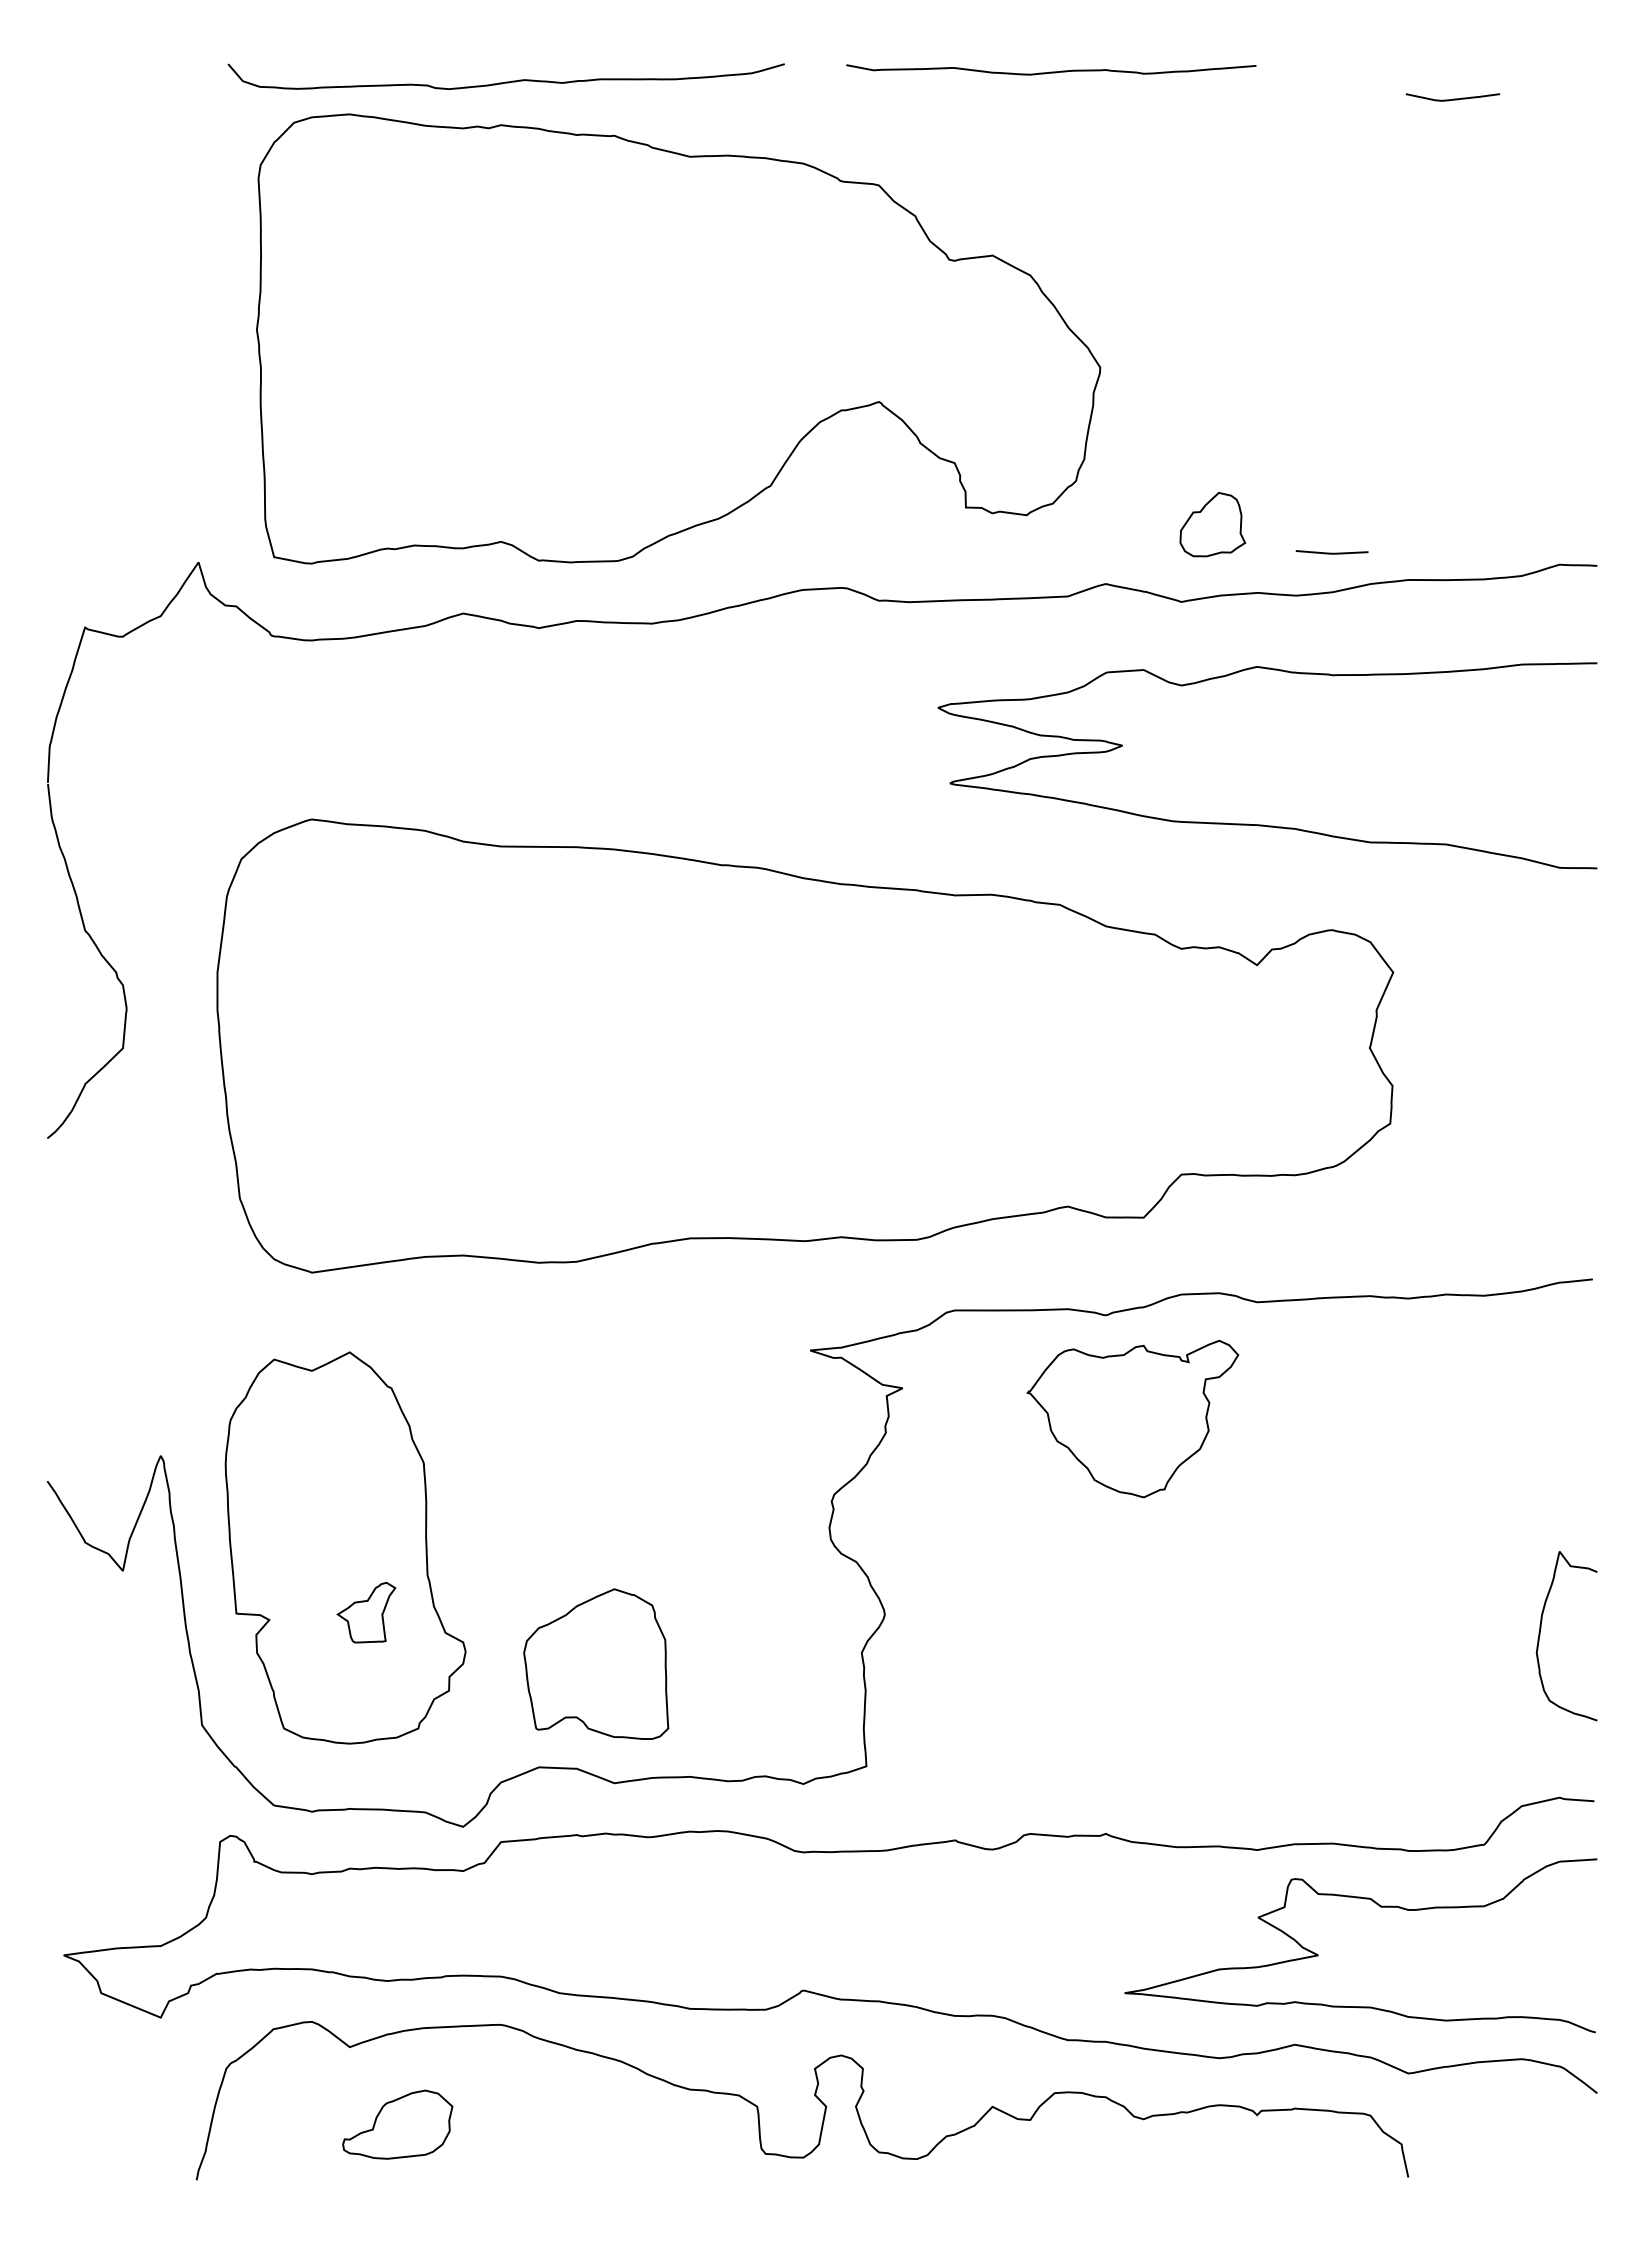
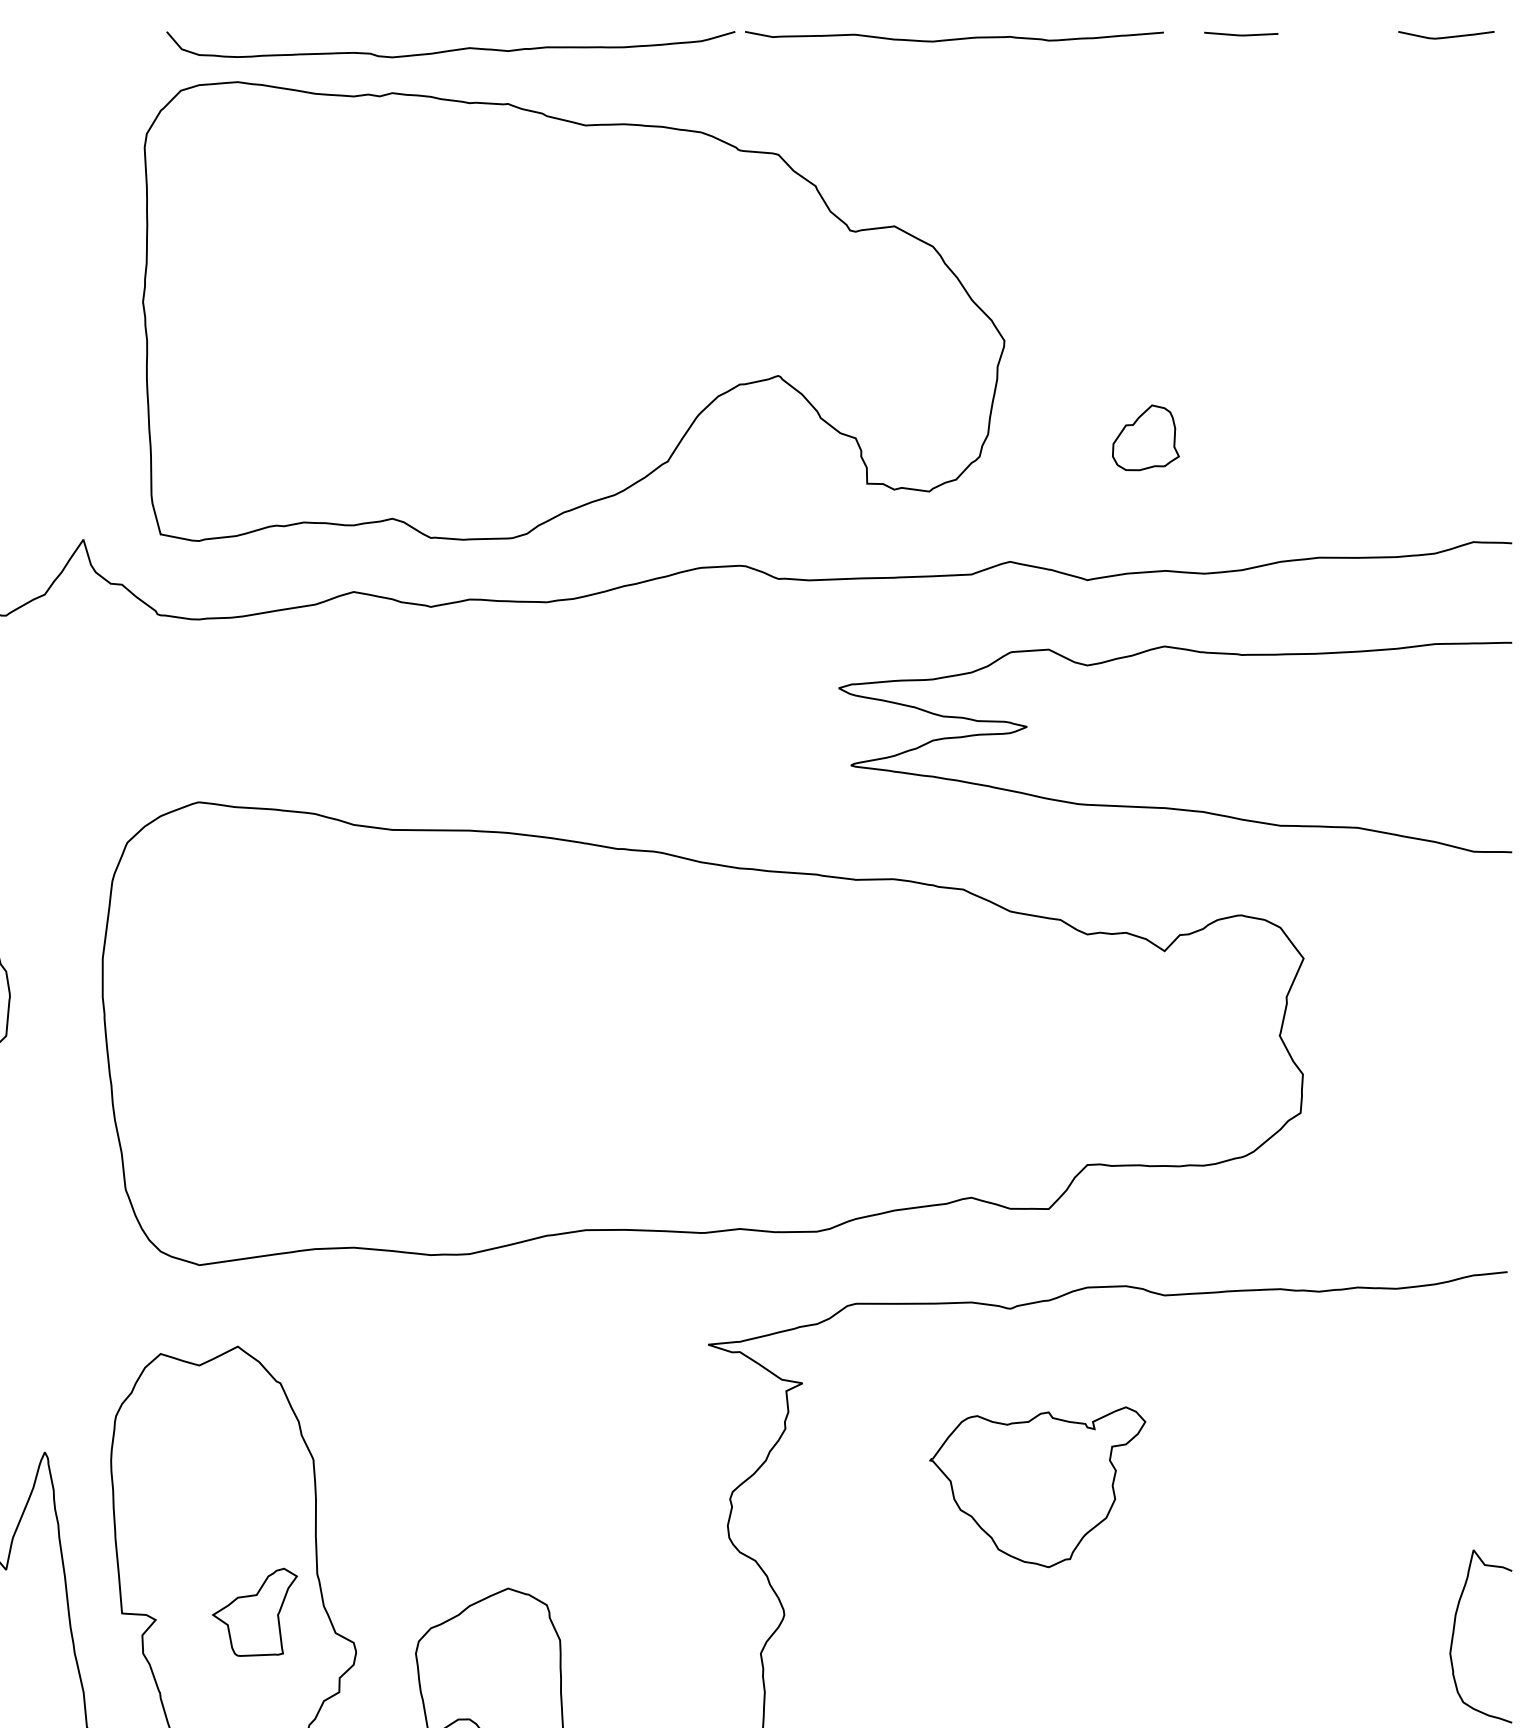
curve: (505, 81) -> (450, 49), moved
curve: (1453, 98) -> (1446, 36), moved
part: (1212, 524) -> (1145, 437), moved
line: (1331, 552) -> (1240, 34), moved
part: (1132, 1418) -> (1037, 1486), moved
part: (366, 1612) -> (254, 1612), size x1.43

